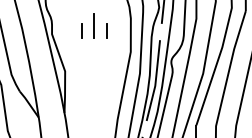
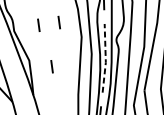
line: (94, 25) -> (48, 19), removed
line: (90, 81) -> (51, 66), added
line: (155, 81) -> (105, 58), solid -> dashed

